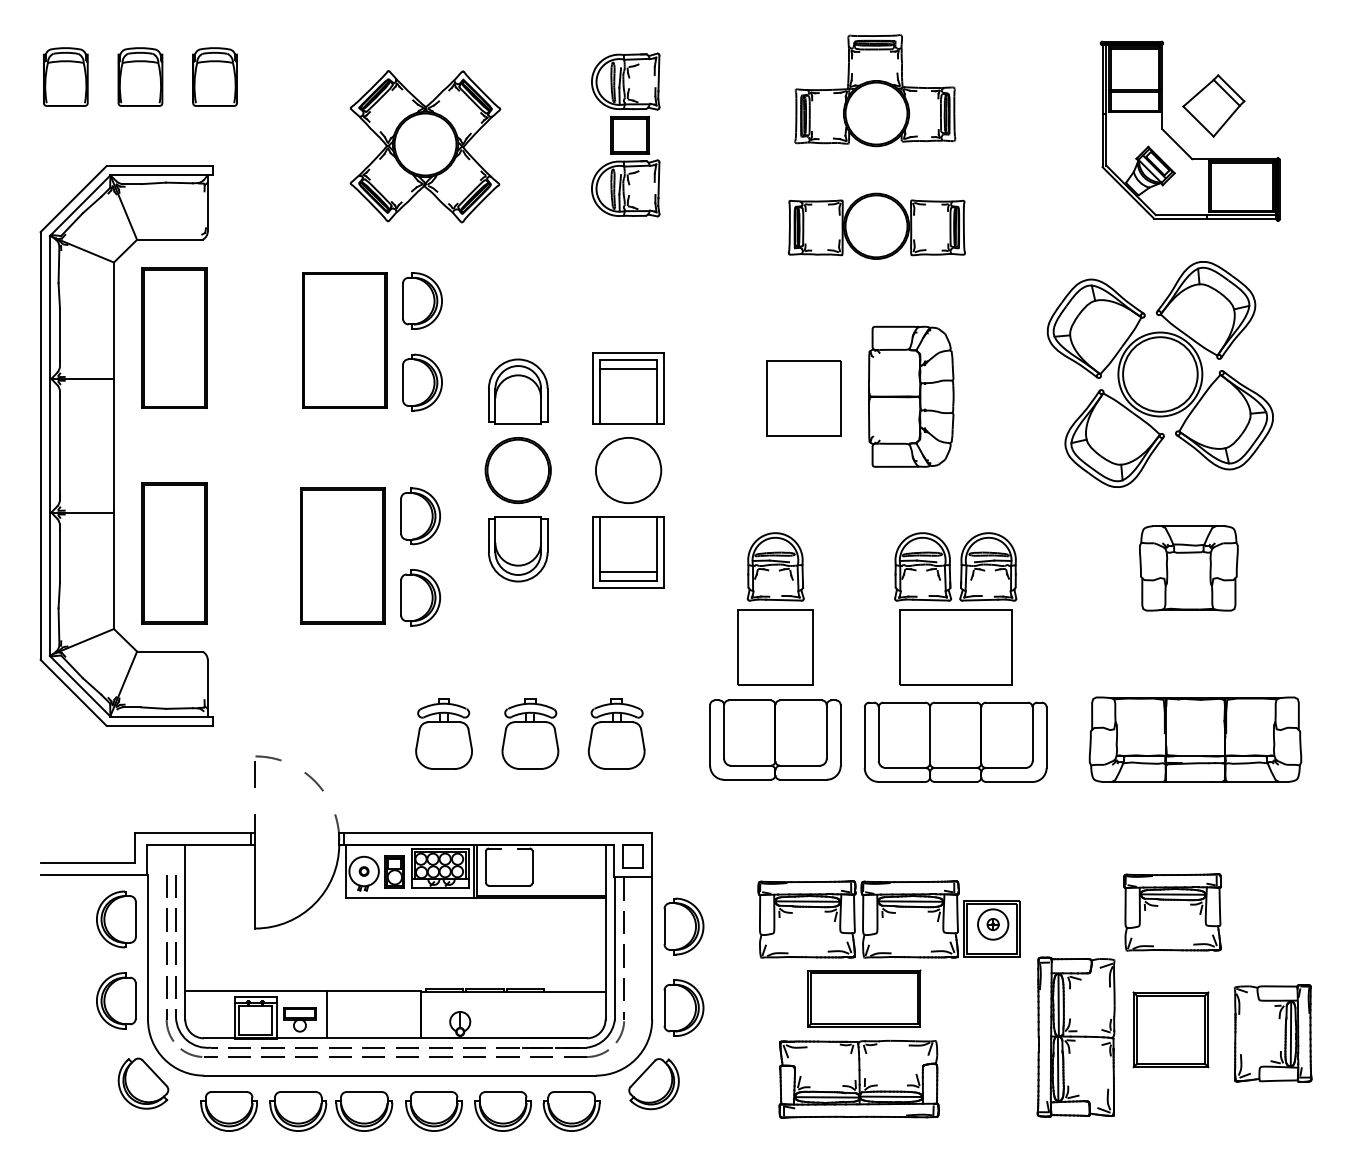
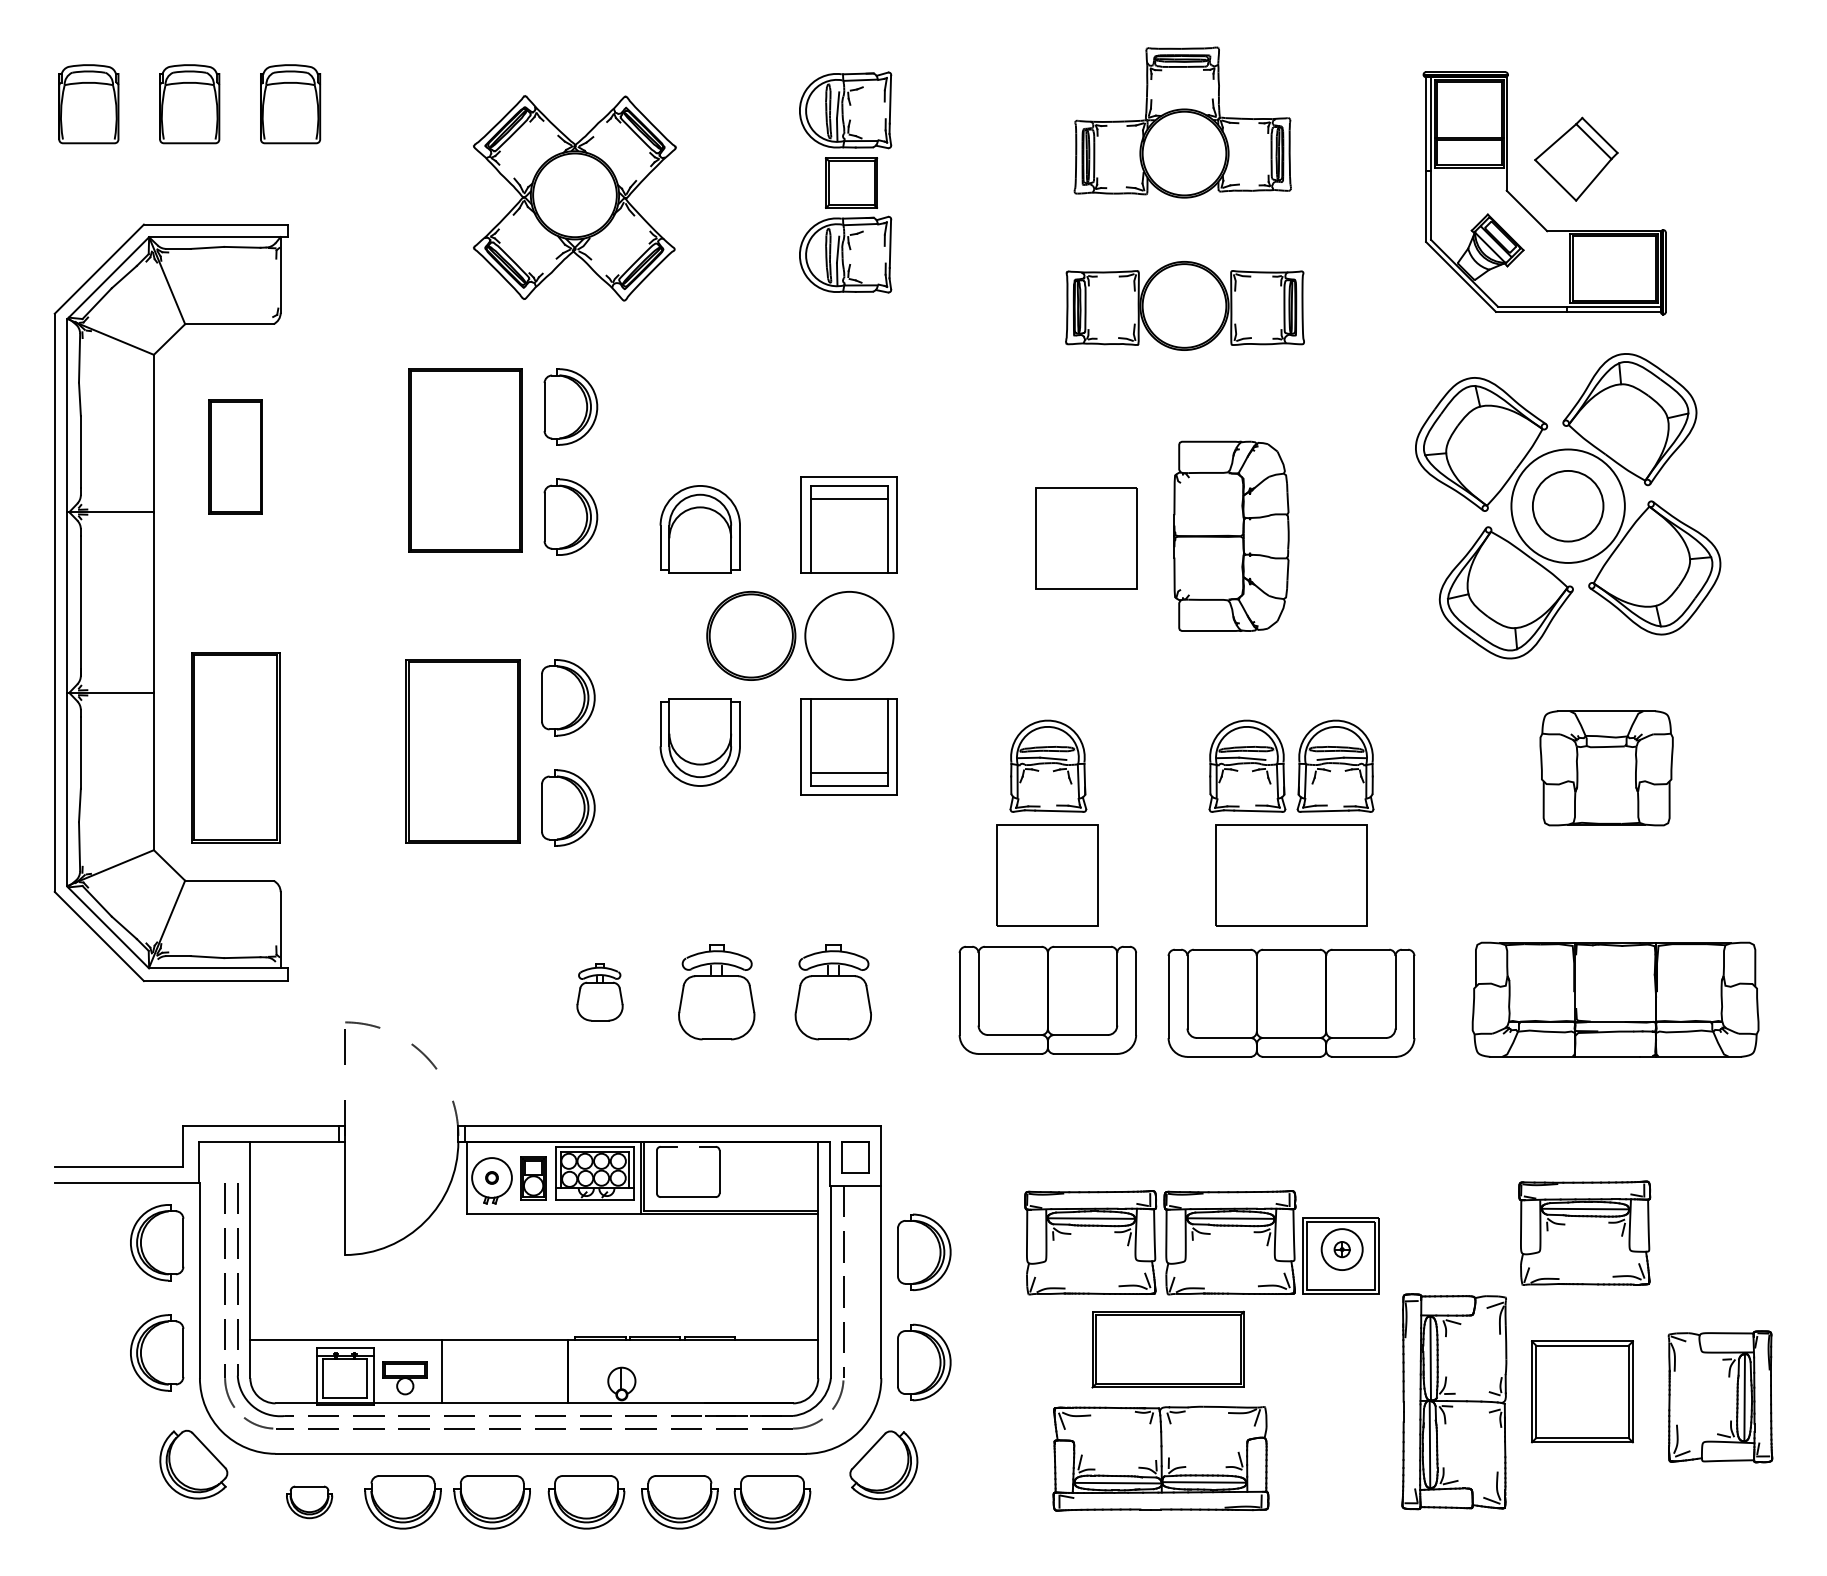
part: (1198, 122) -> (1555, 181), moved
part: (174, 337) -> (235, 456), size x0.6
circle: (1159, 373) -> (1567, 505), size x0.7
part: (518, 470) -> (751, 635), moved
part: (443, 734) -> (599, 992), size x0.6
part: (229, 1111) -> (309, 1502), size x0.6

